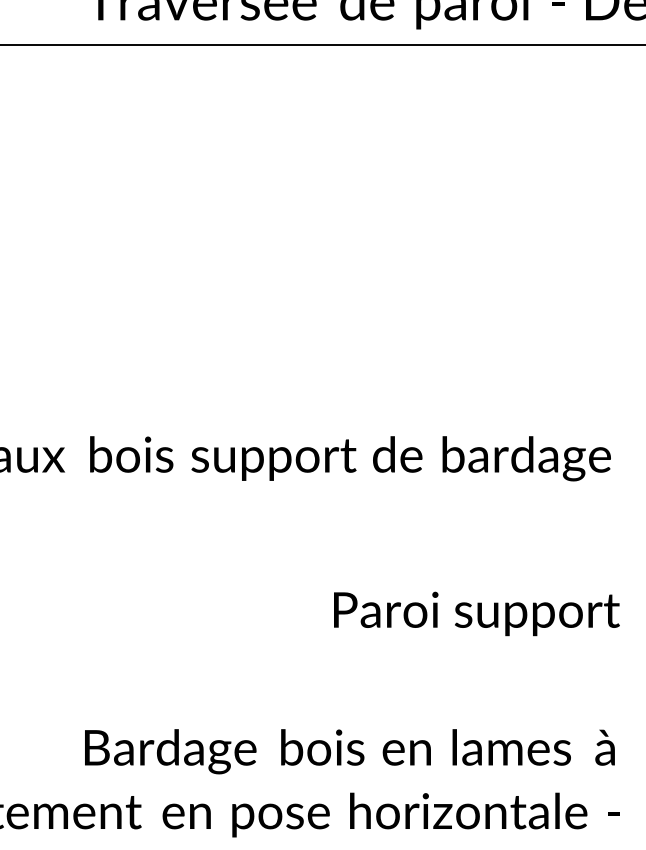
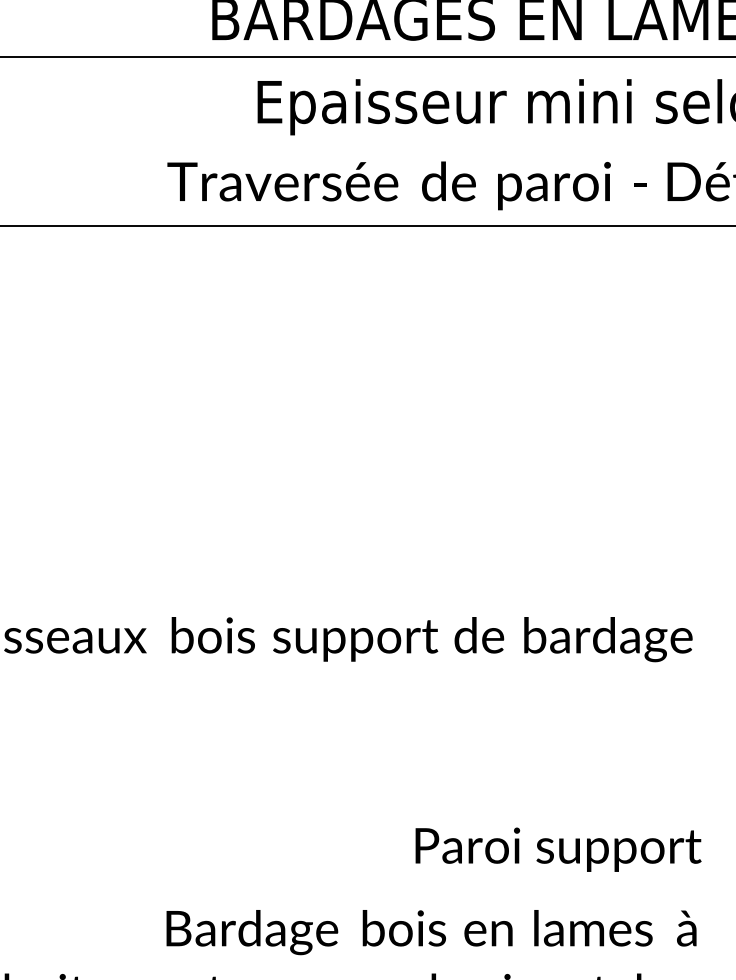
text: (476, 613) -> (558, 849), moved

